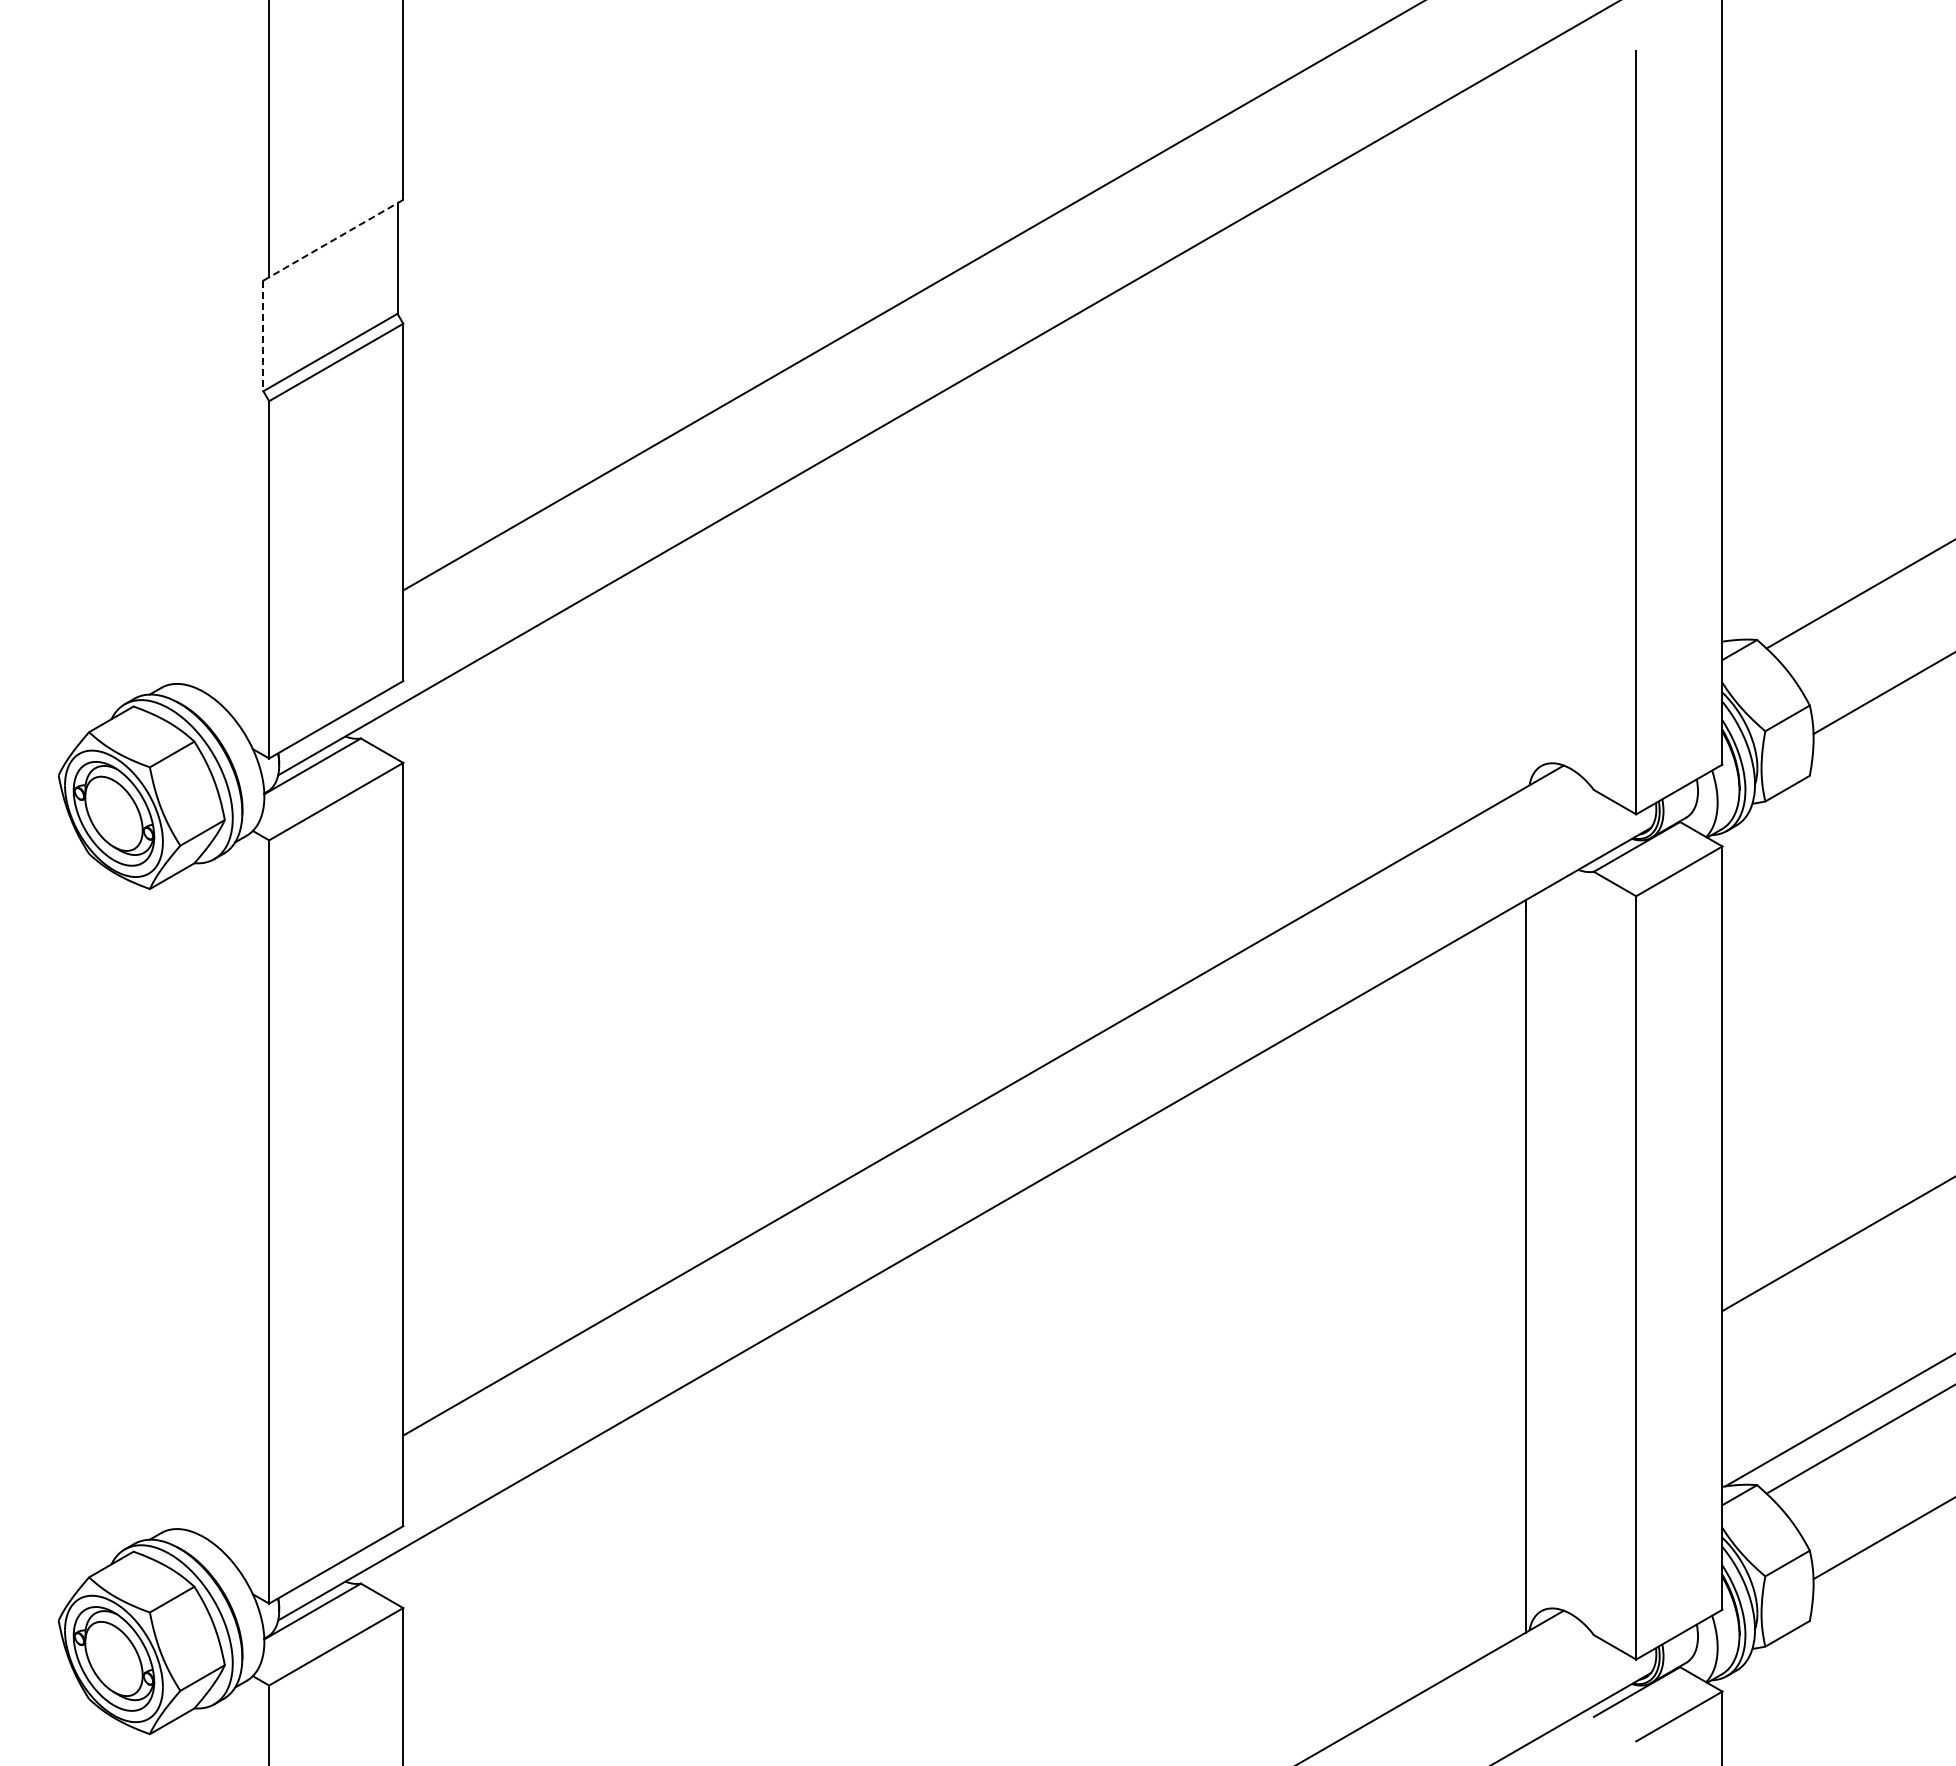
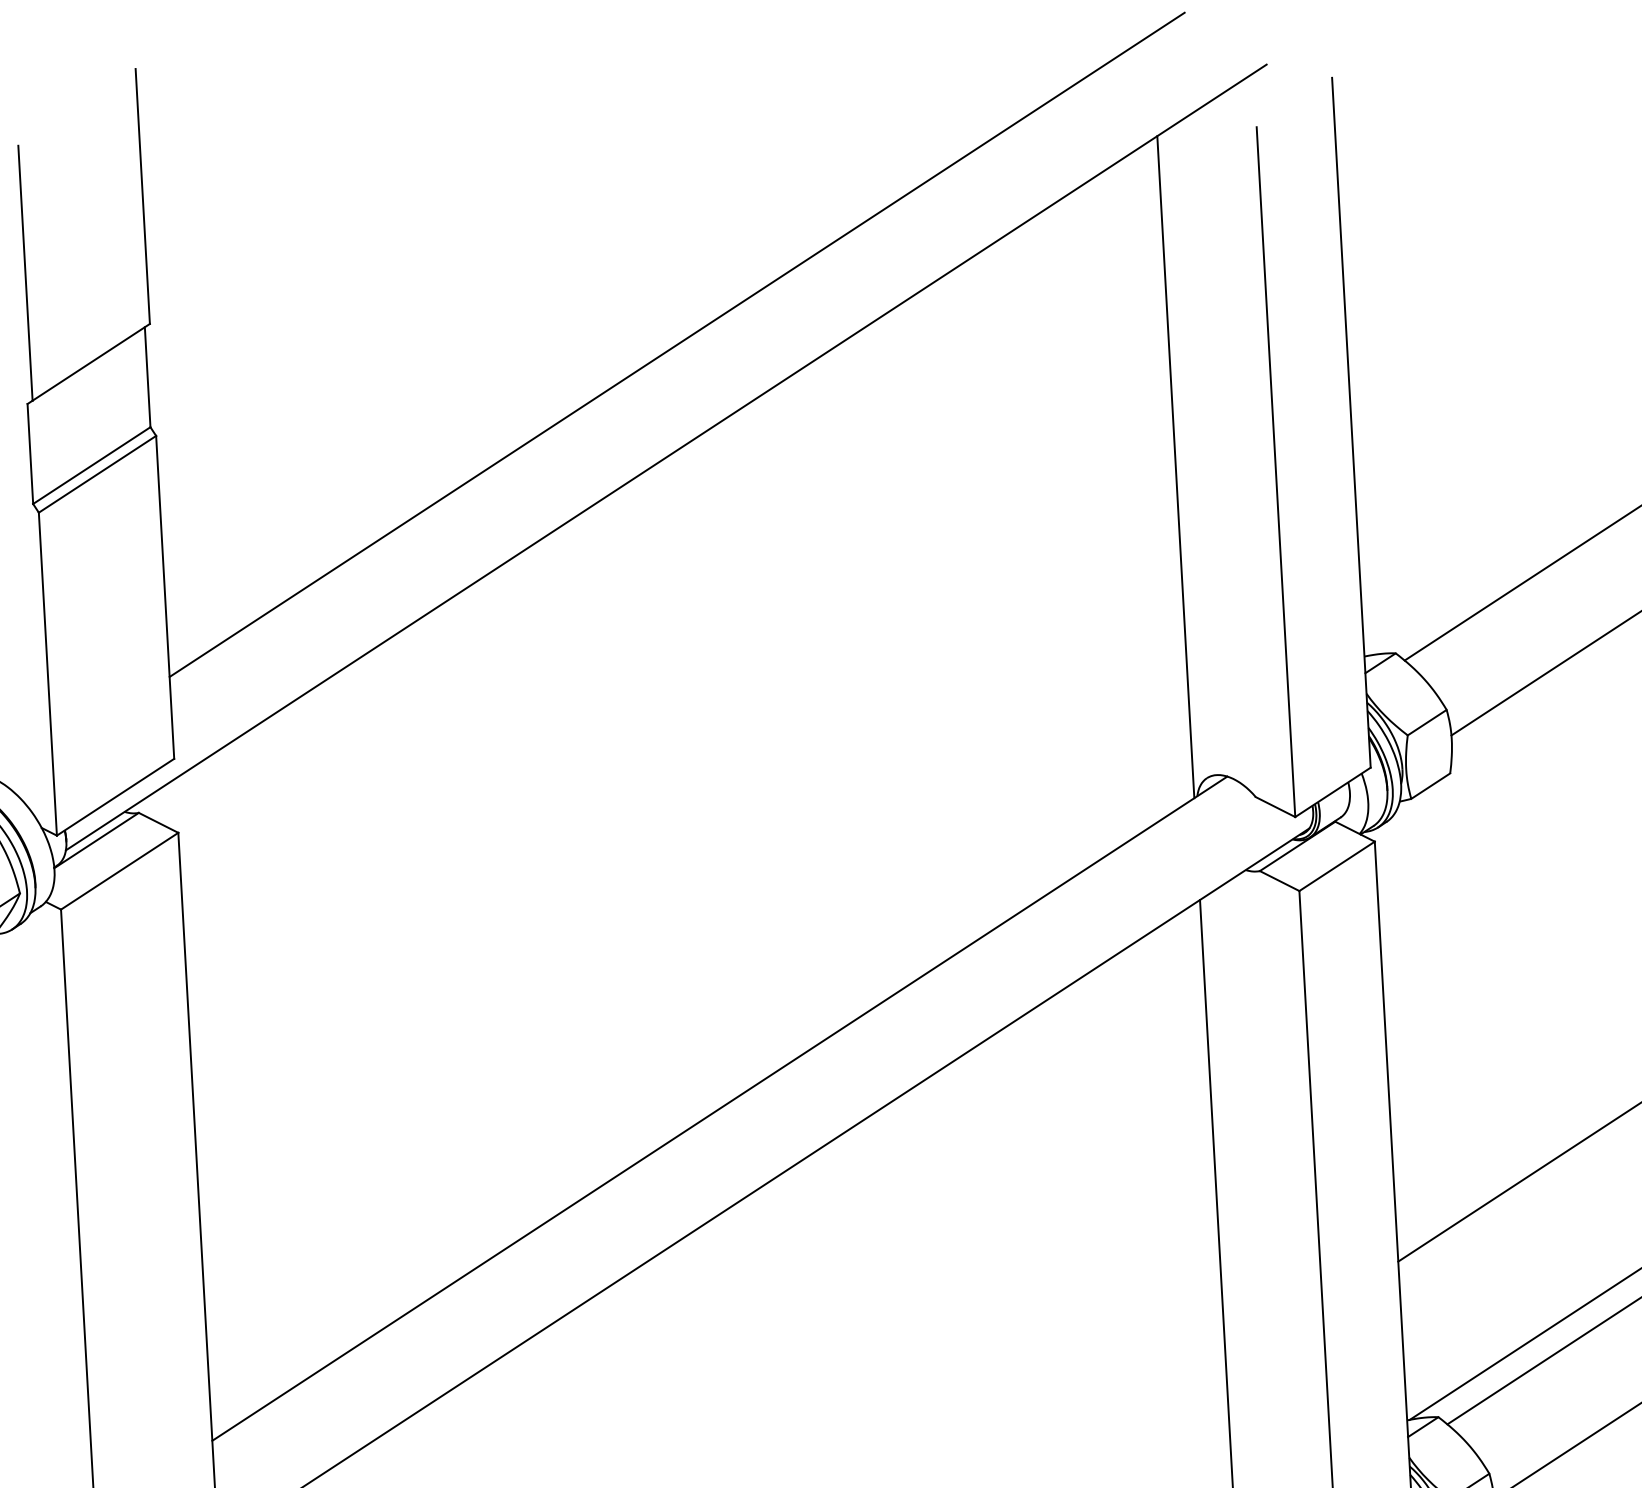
line: (335, 238) -> (90, 362), dashed -> solid
line: (263, 336) -> (30, 454), dashed -> solid
line: (1526, 420) -> (1176, 466), added

